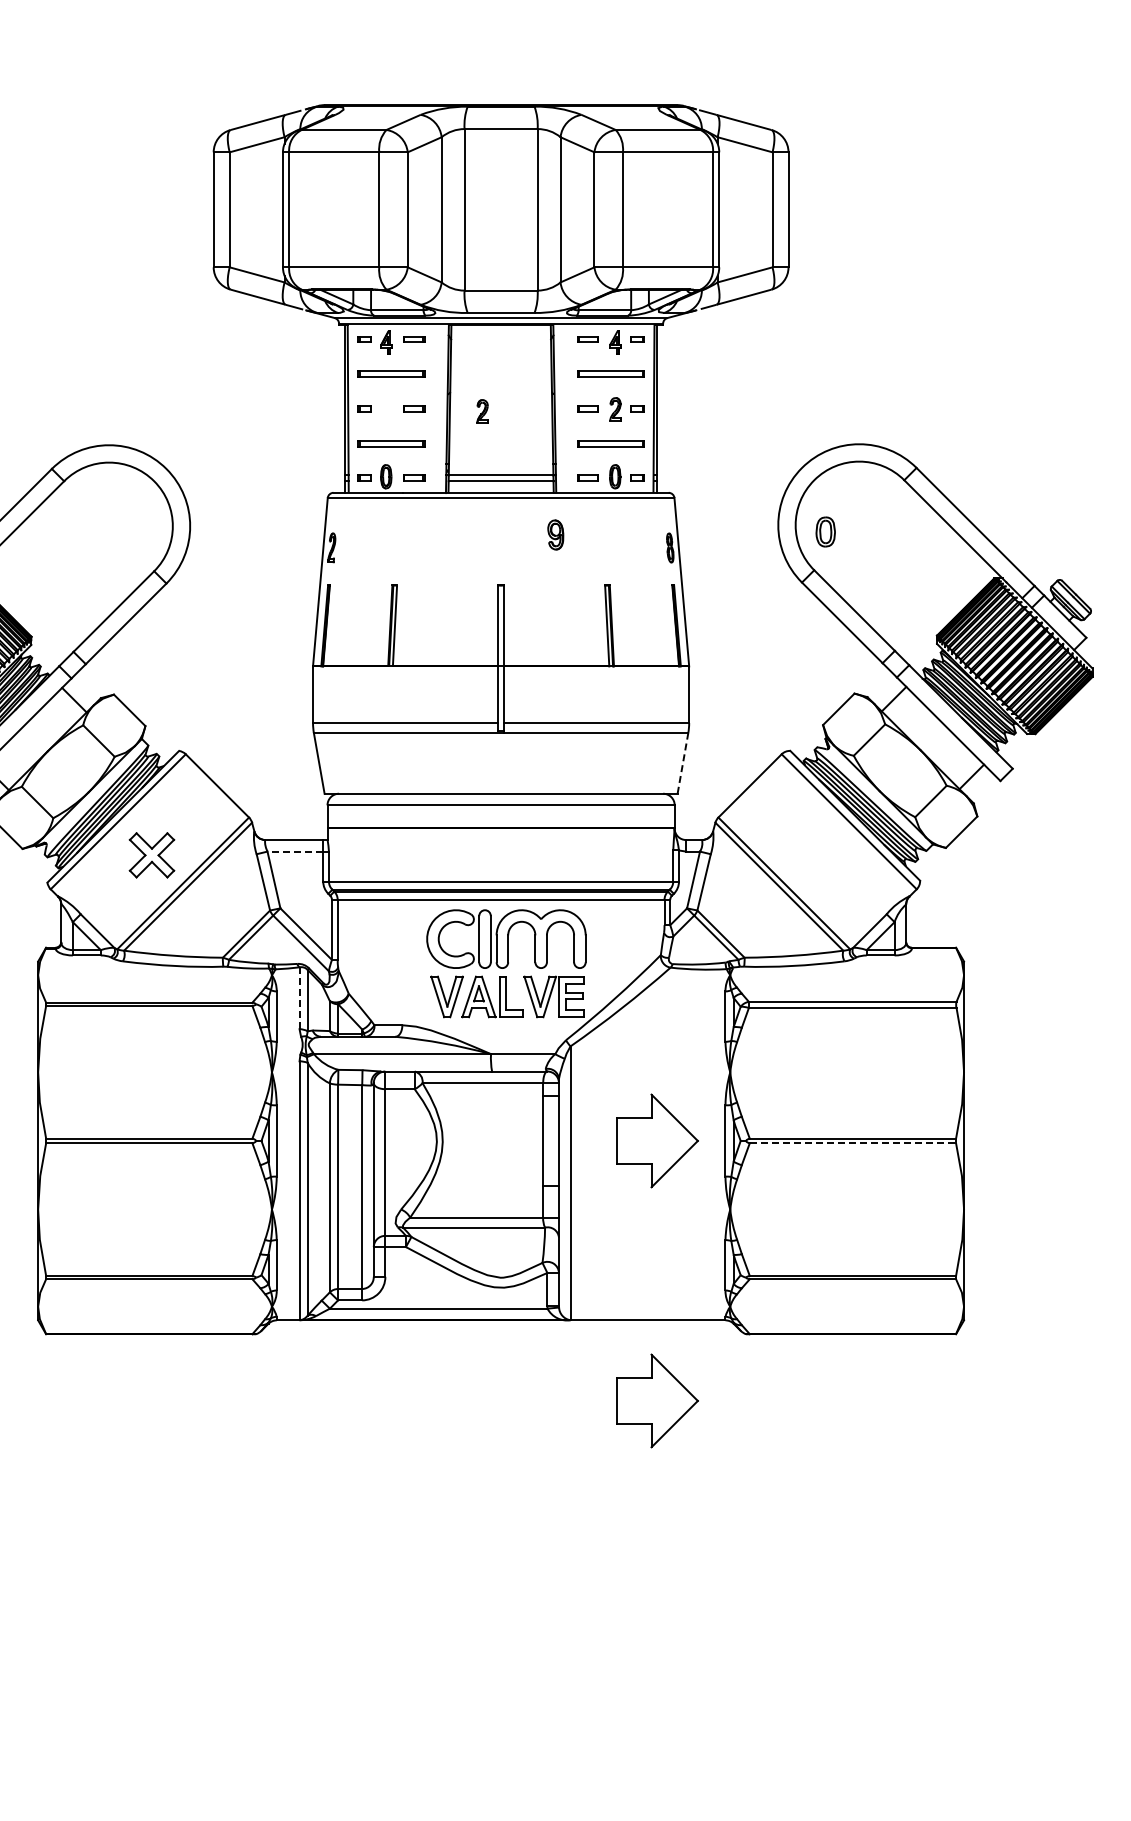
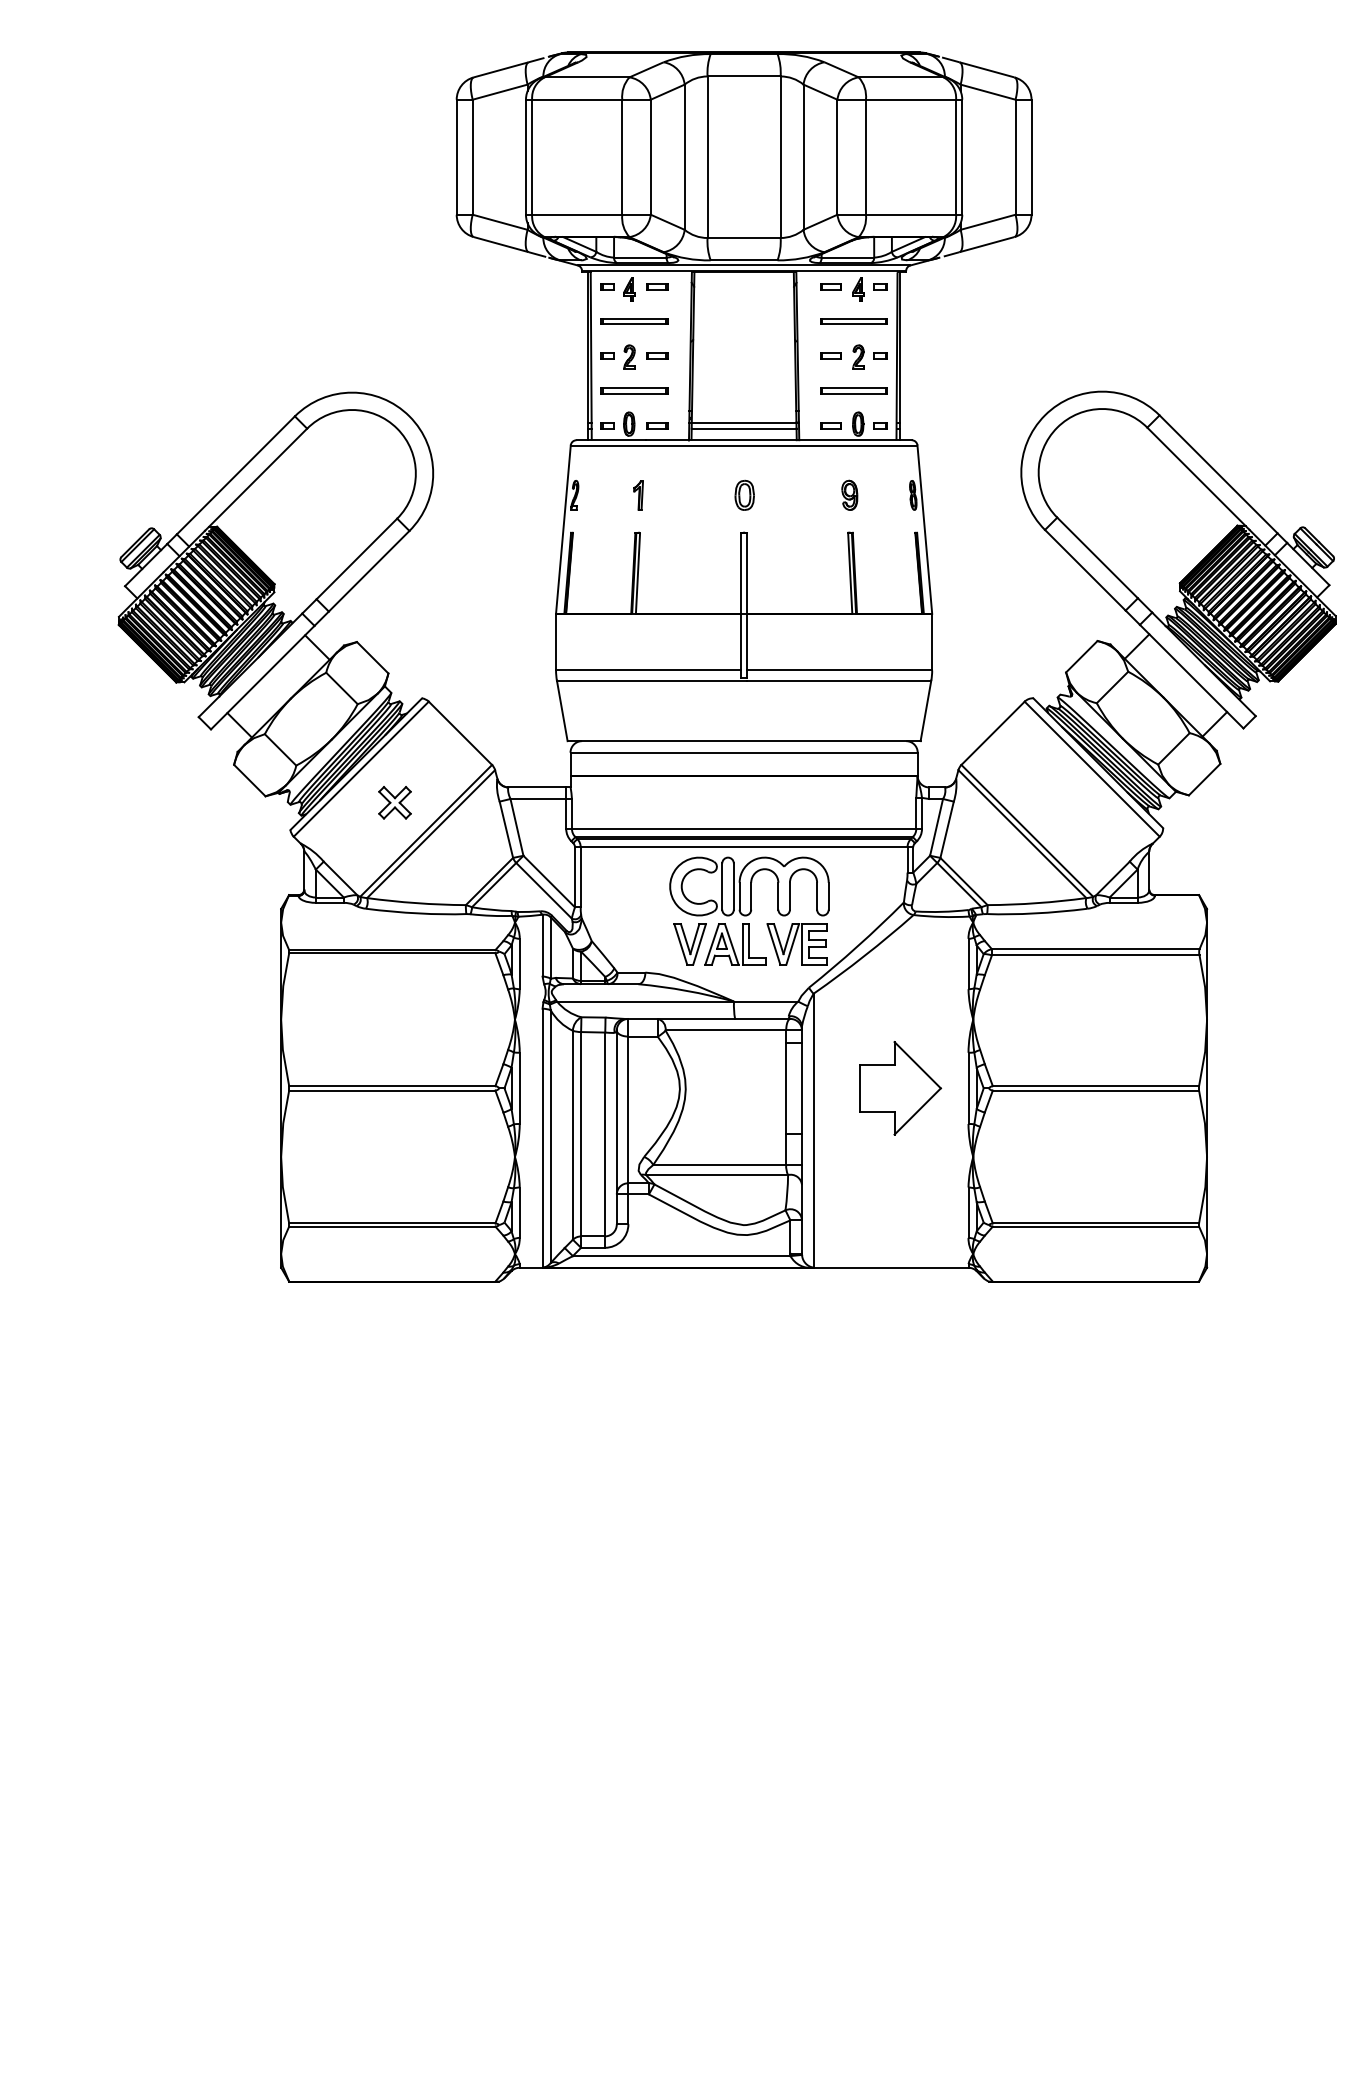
part: (482, 411) -> (629, 356), moved
part: (825, 531) -> (744, 494), moved
part: (555, 534) -> (849, 494), moved
part: (395, 548) -> (638, 495), added
line: (682, 763) -> (925, 710), dashed -> solid
line: (295, 852) -> (538, 799), dashed -> solid
part: (151, 855) -> (394, 802), size x0.71
line: (299, 998) -> (542, 945), dashed -> solid
line: (853, 1143) -> (1096, 1090), dashed -> solid
part: (657, 1401) -> (900, 1348), removed

